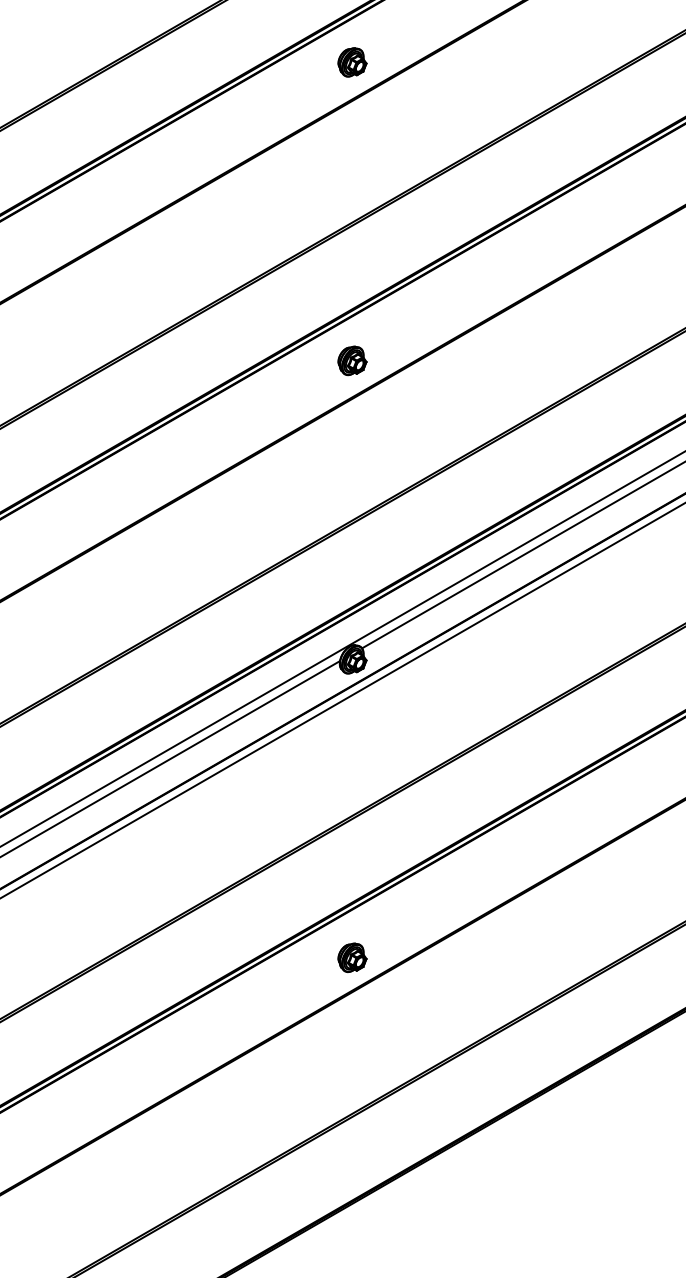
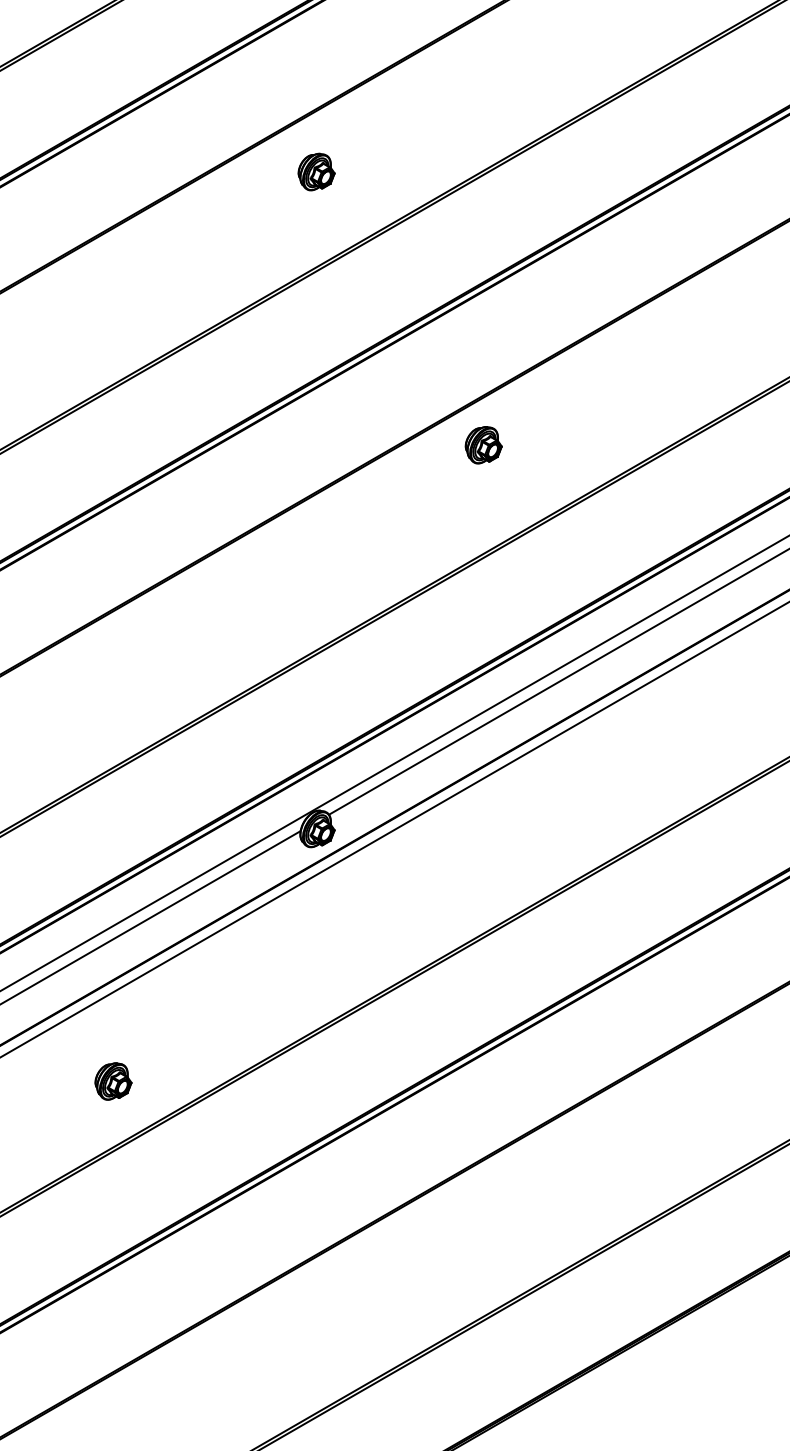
part: (352, 62) -> (316, 172), moved
part: (352, 360) -> (483, 444), moved
part: (352, 957) -> (113, 1081), moved

